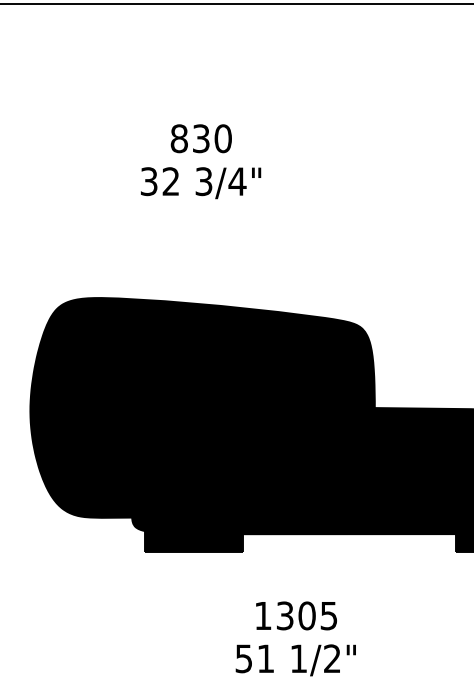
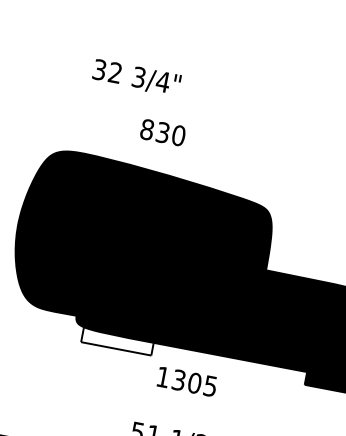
text: (200, 138) -> (162, 132), moved
text: (201, 183) -> (137, 78), moved
fill: (193, 541) -> (117, 341), removed
text: (296, 615) -> (187, 381), moved

